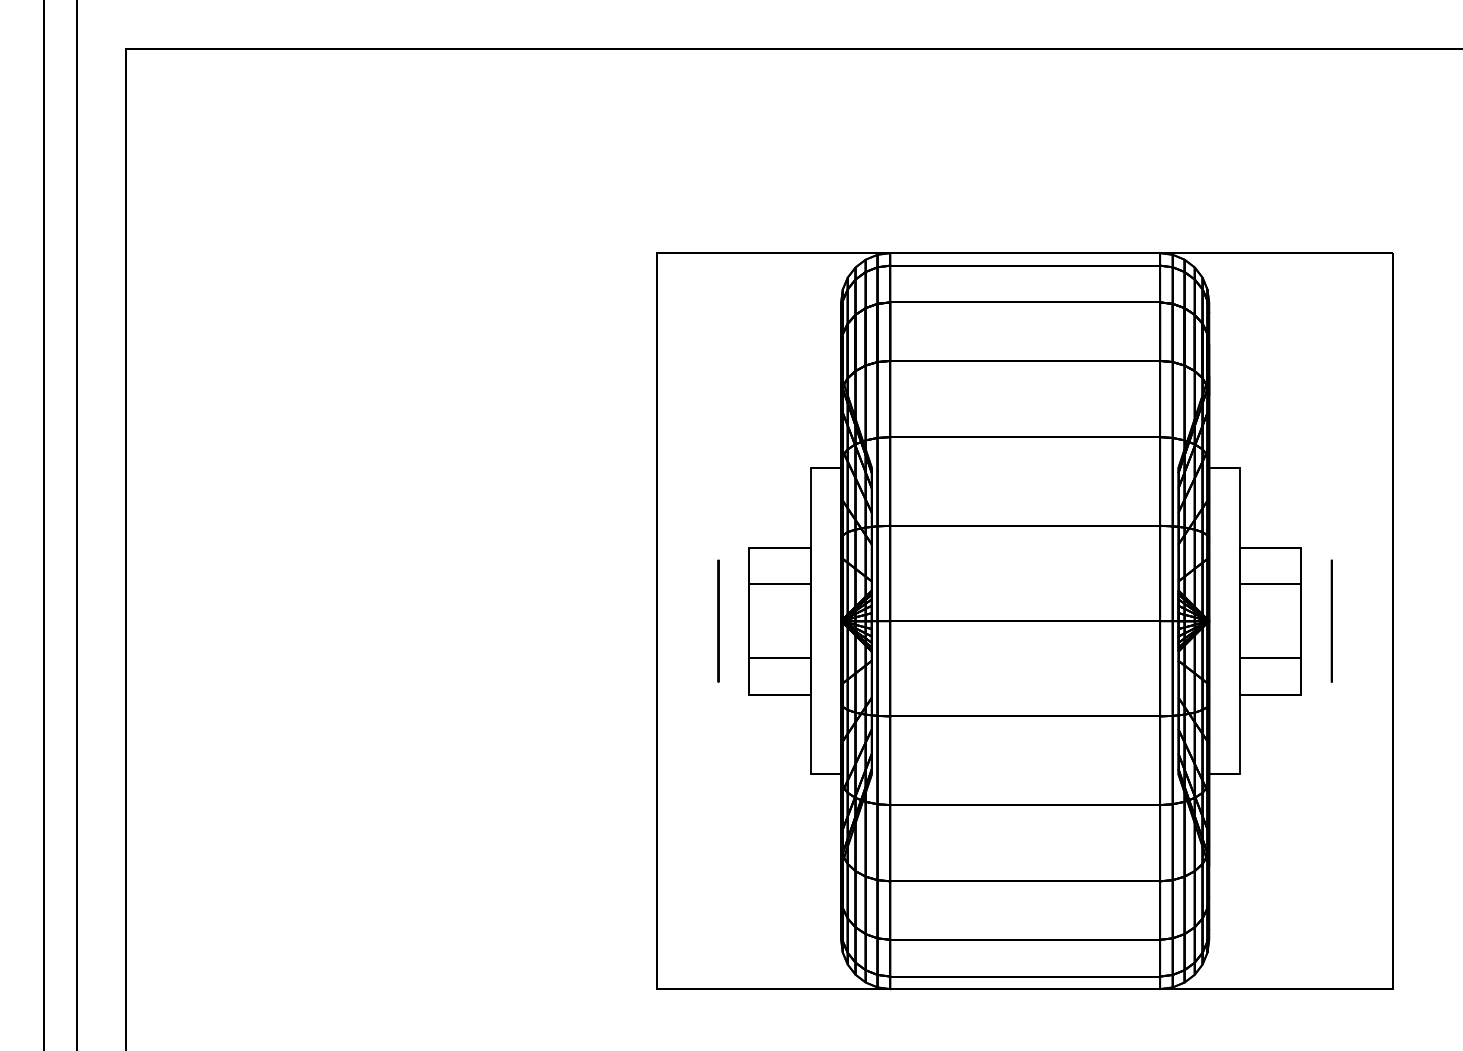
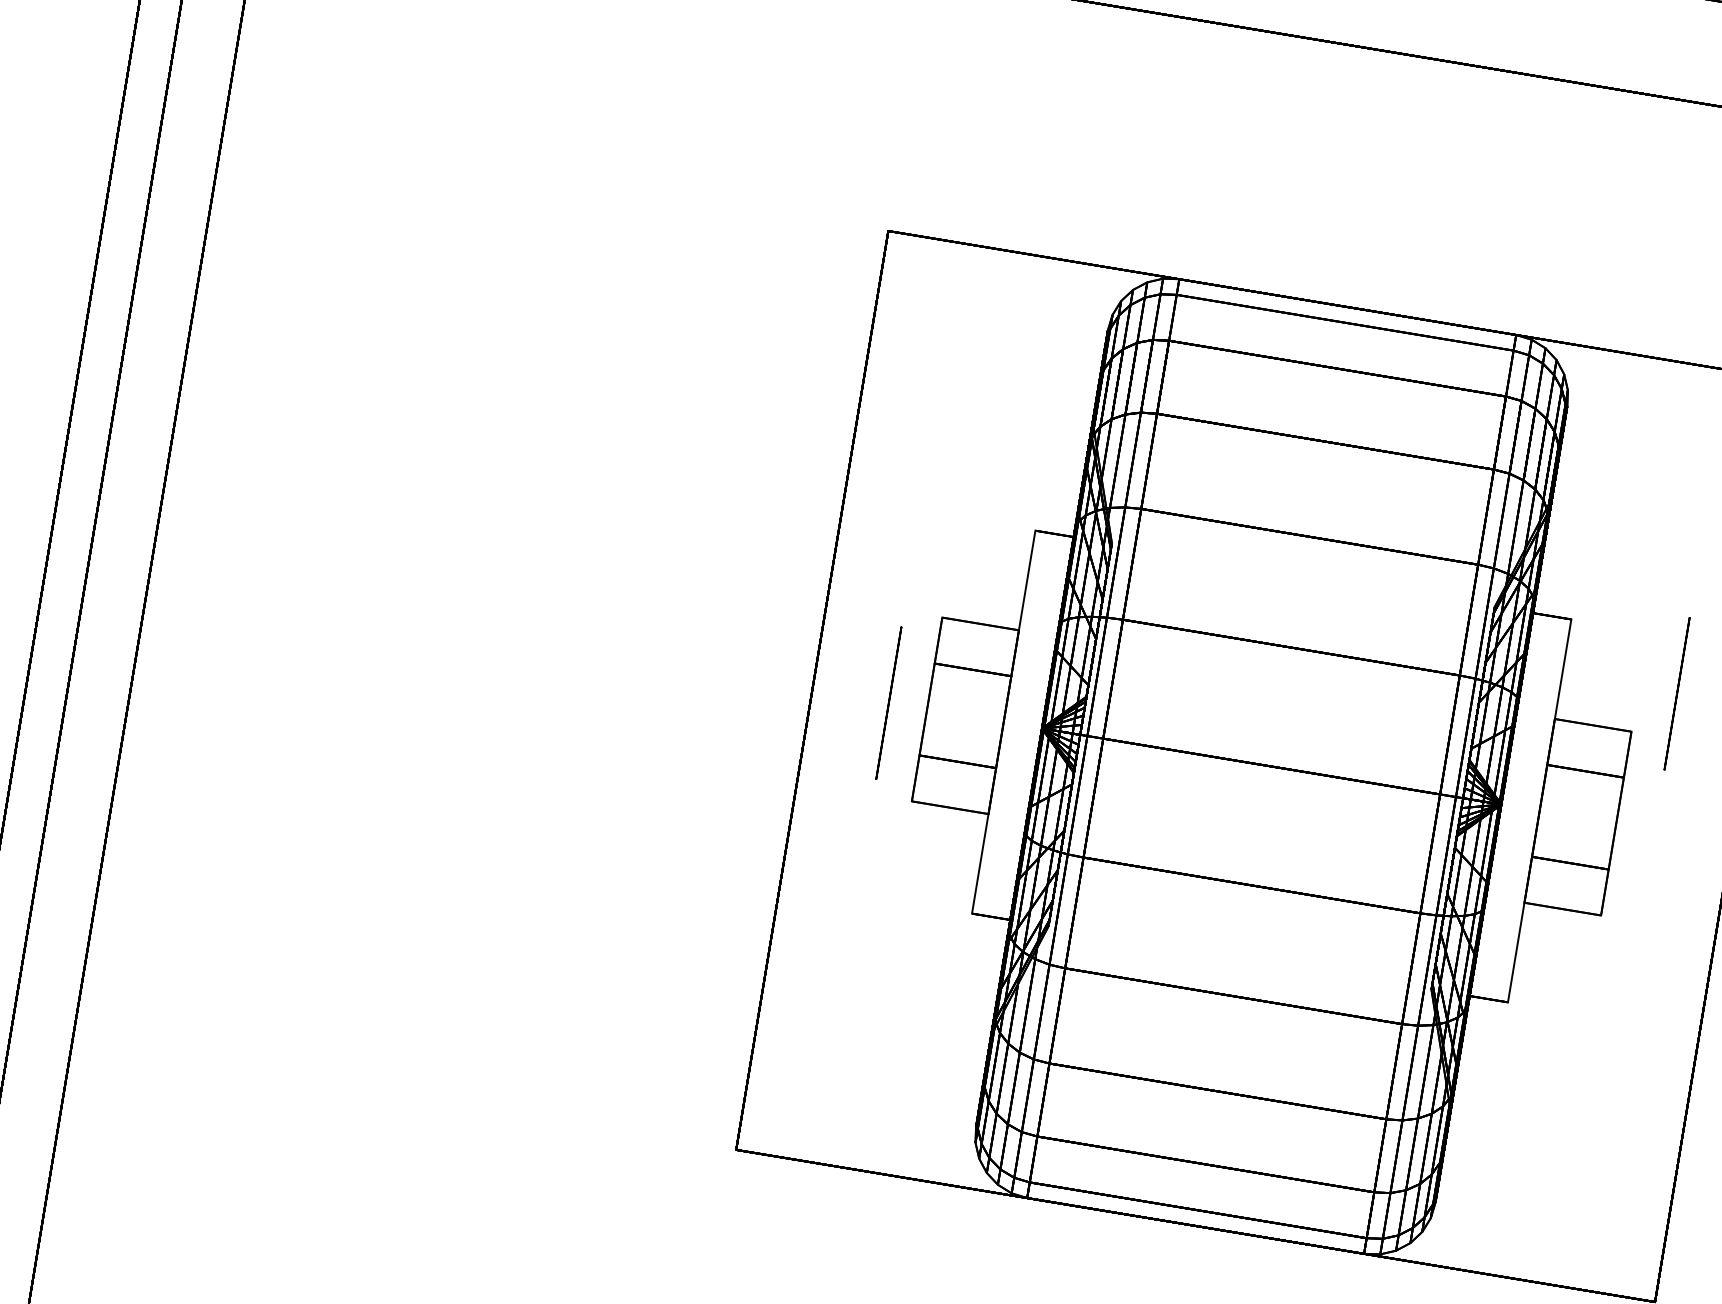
circle: (1331, 620) -> (1676, 692), moved

